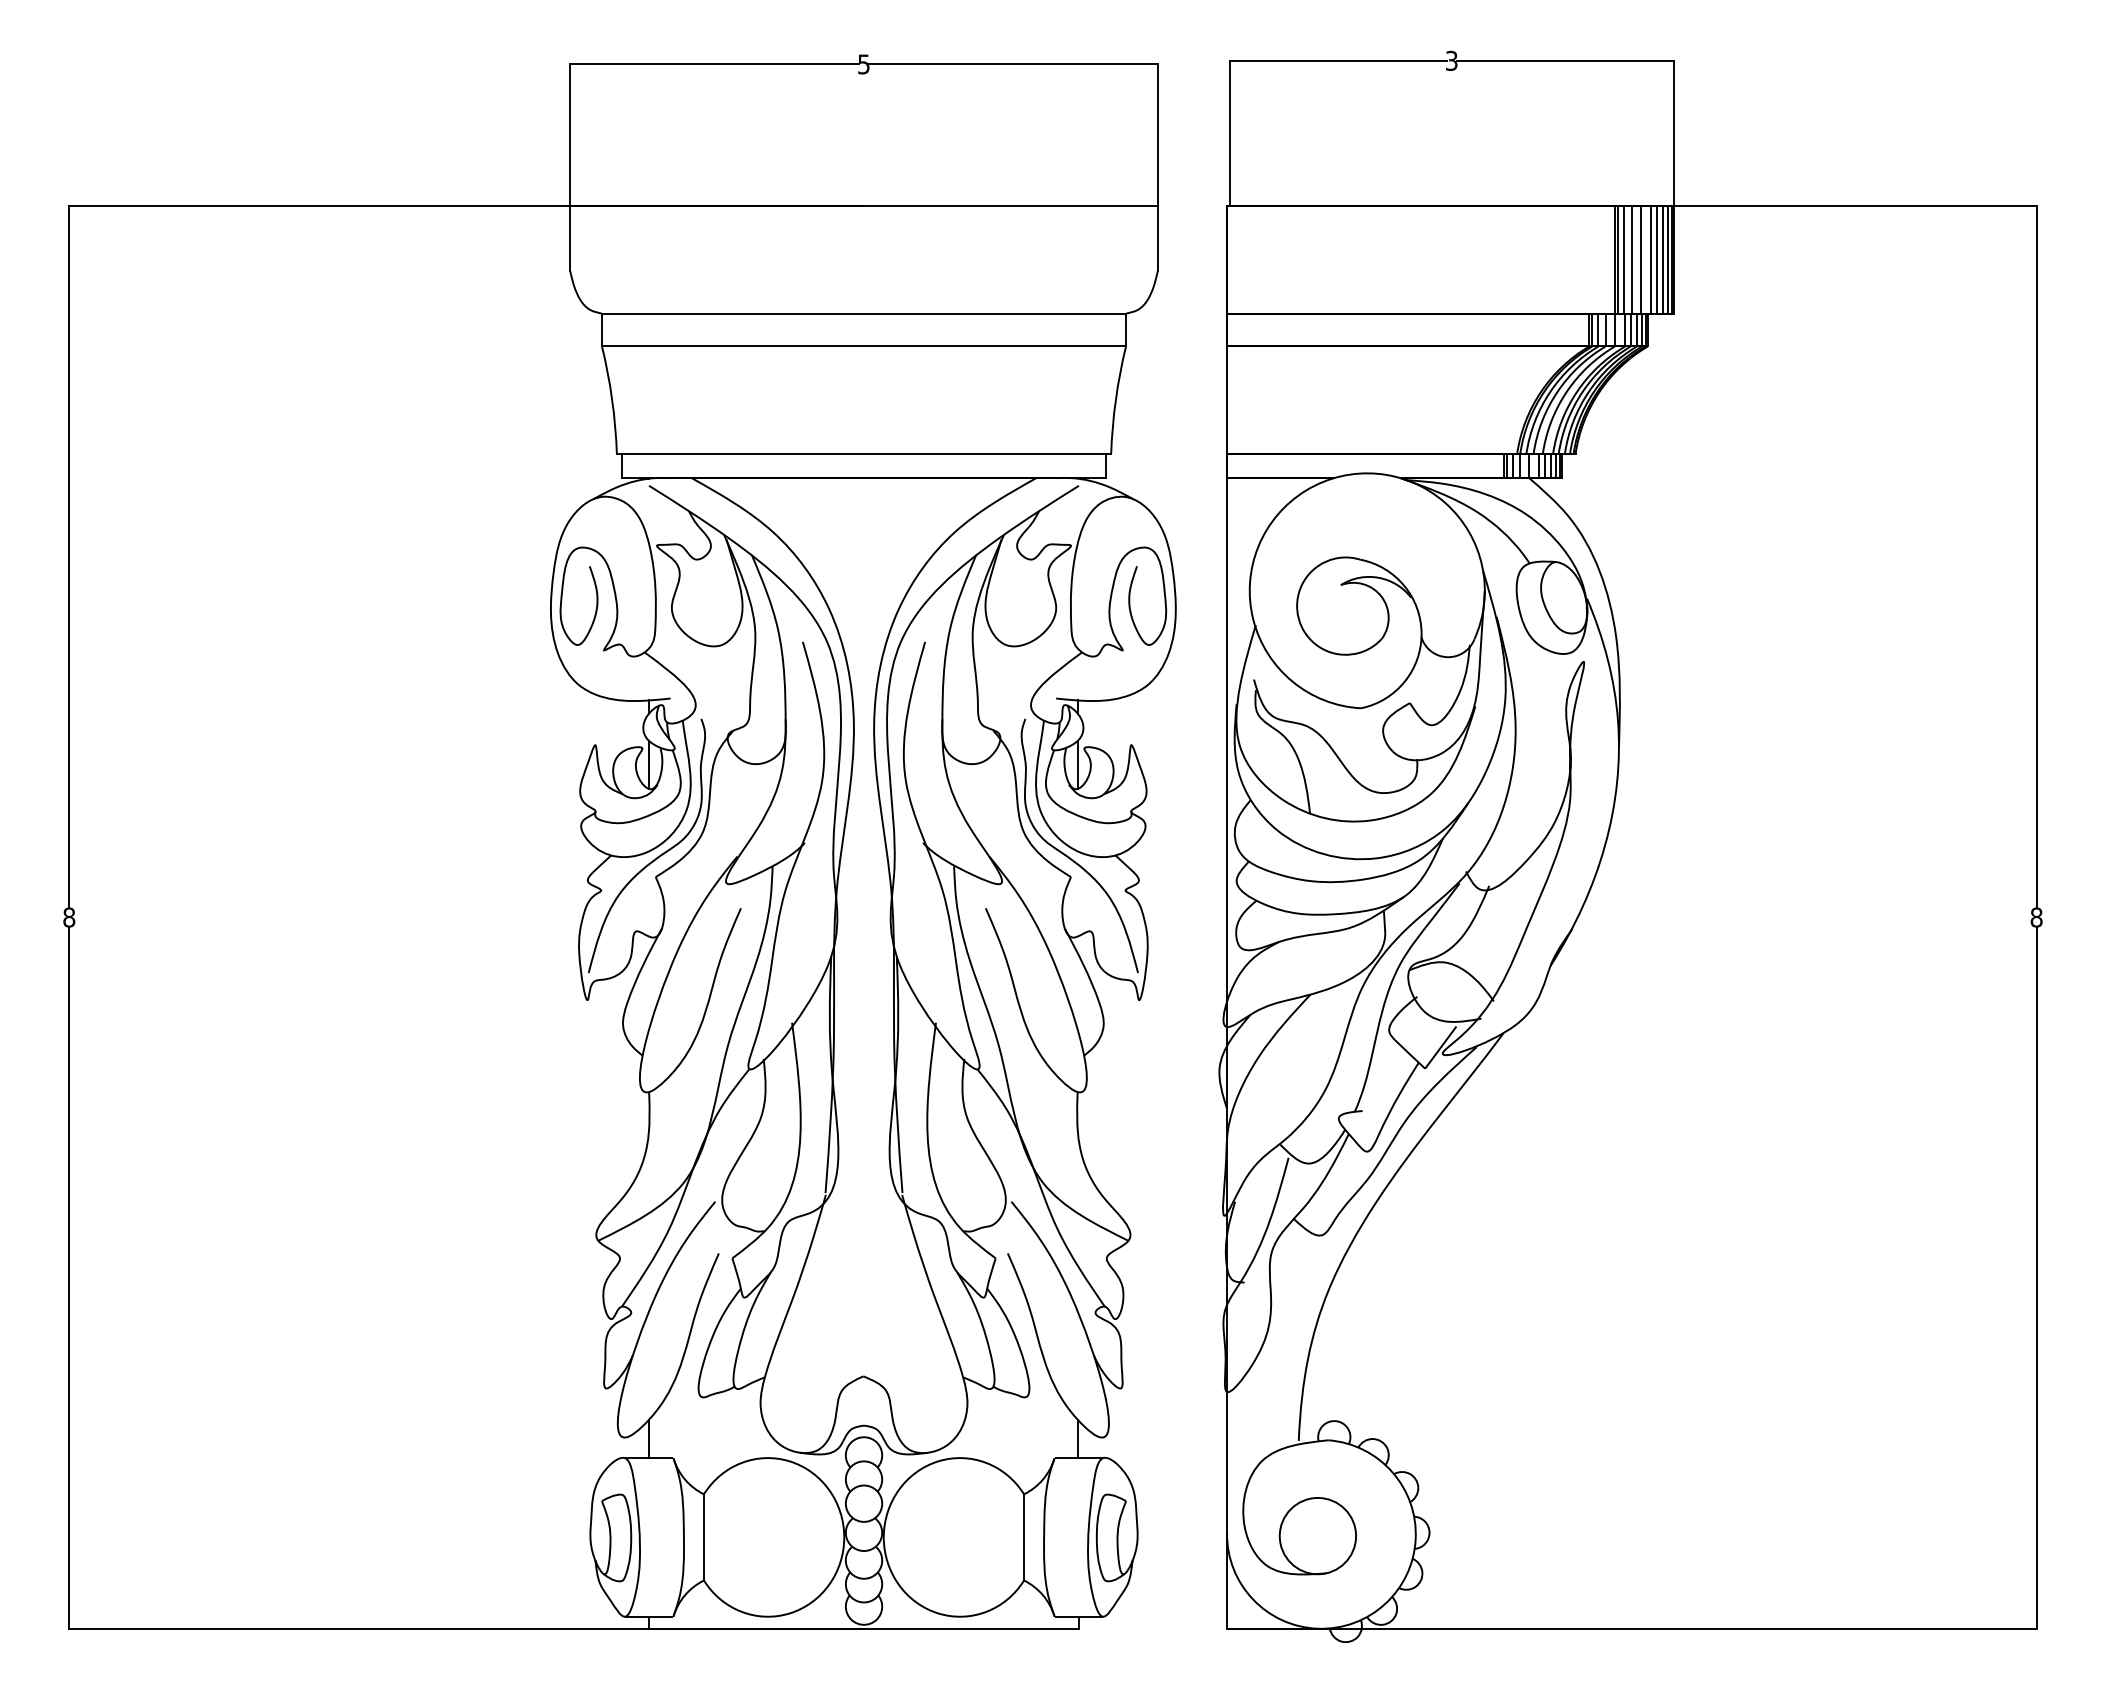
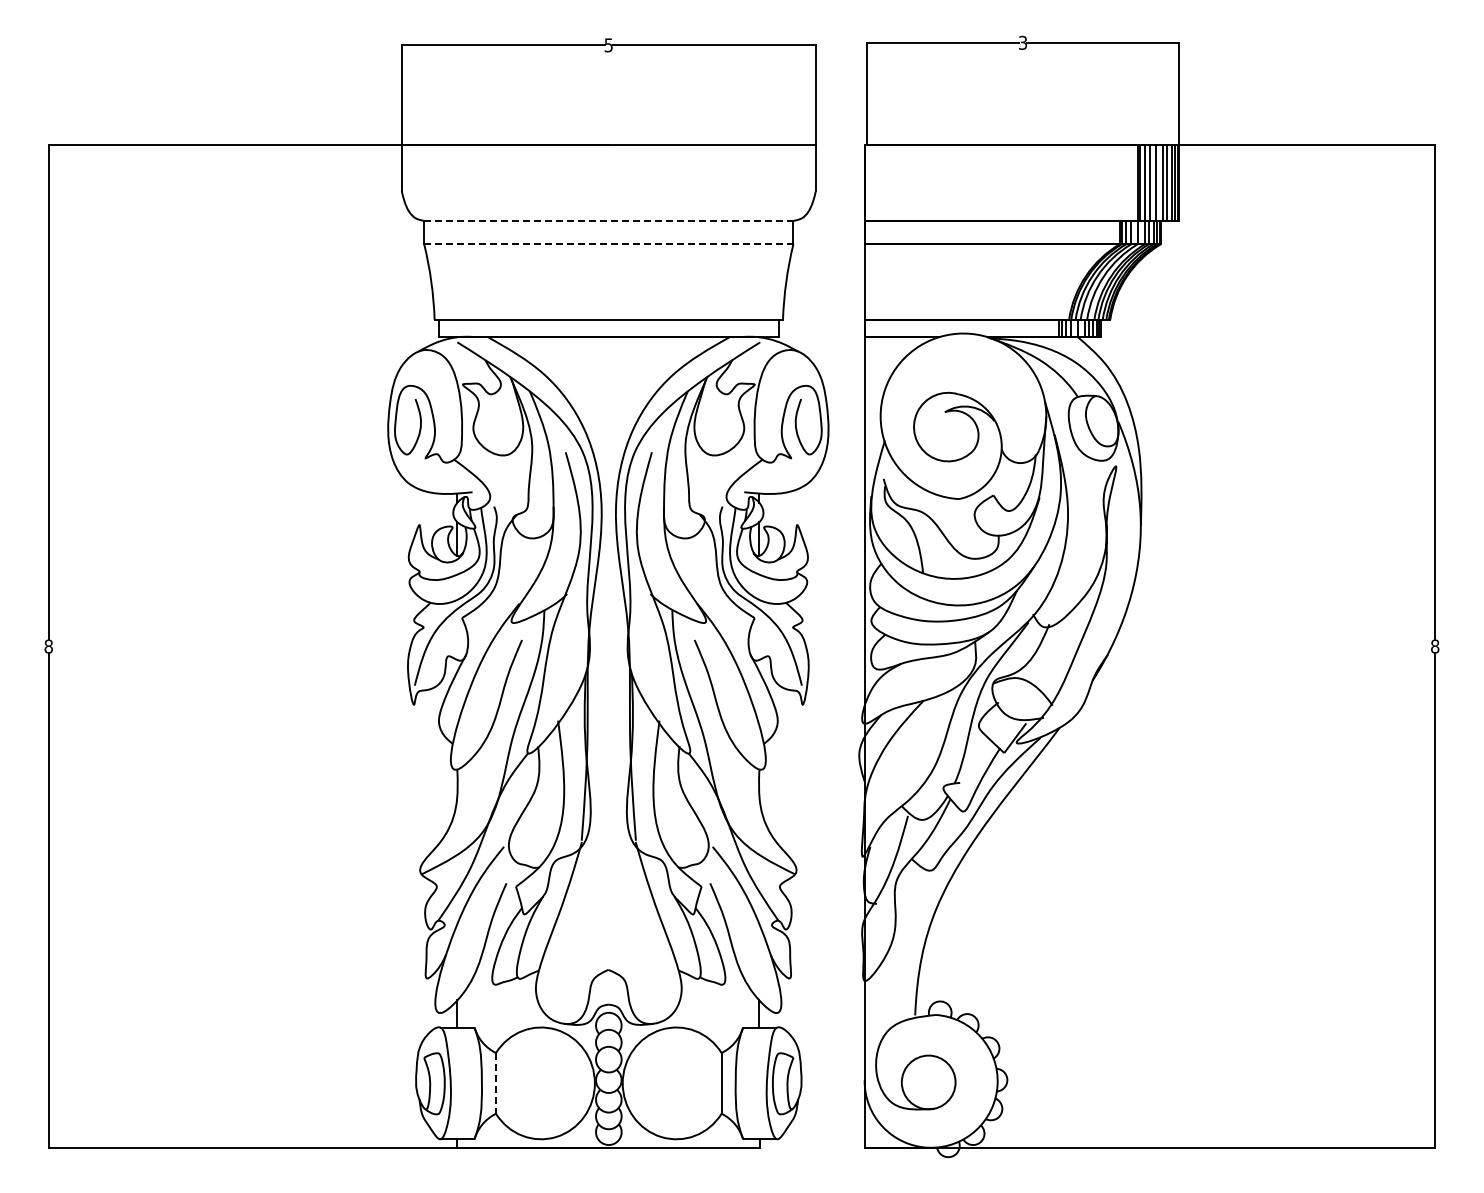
line: (863, 312) -> (608, 220), solid -> dashed
line: (863, 347) -> (608, 244), solid -> dashed
line: (704, 1537) -> (496, 1083), solid -> dashed

